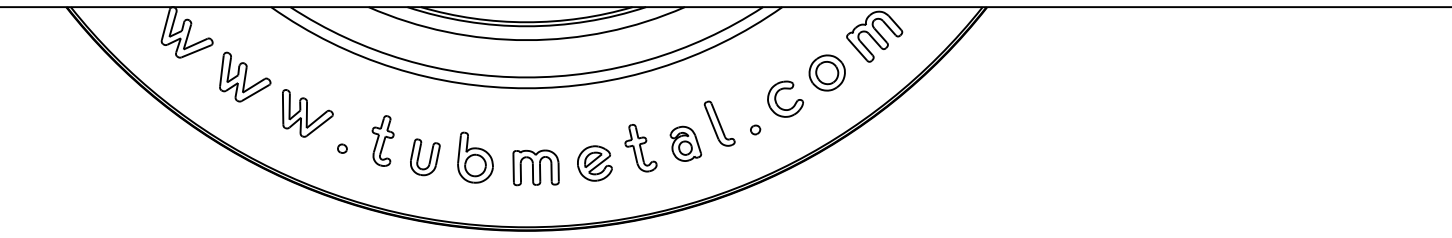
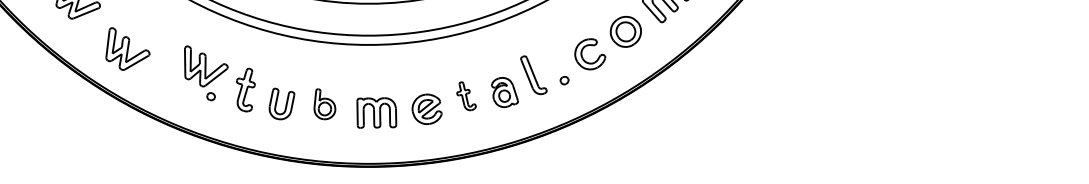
part: (245, 76) -> (128, 48), moved
part: (307, 113) -> (206, 66), moved
part: (640, 148) -> (466, 96), size x0.7
part: (475, 157) -> (324, 104), size x0.7

